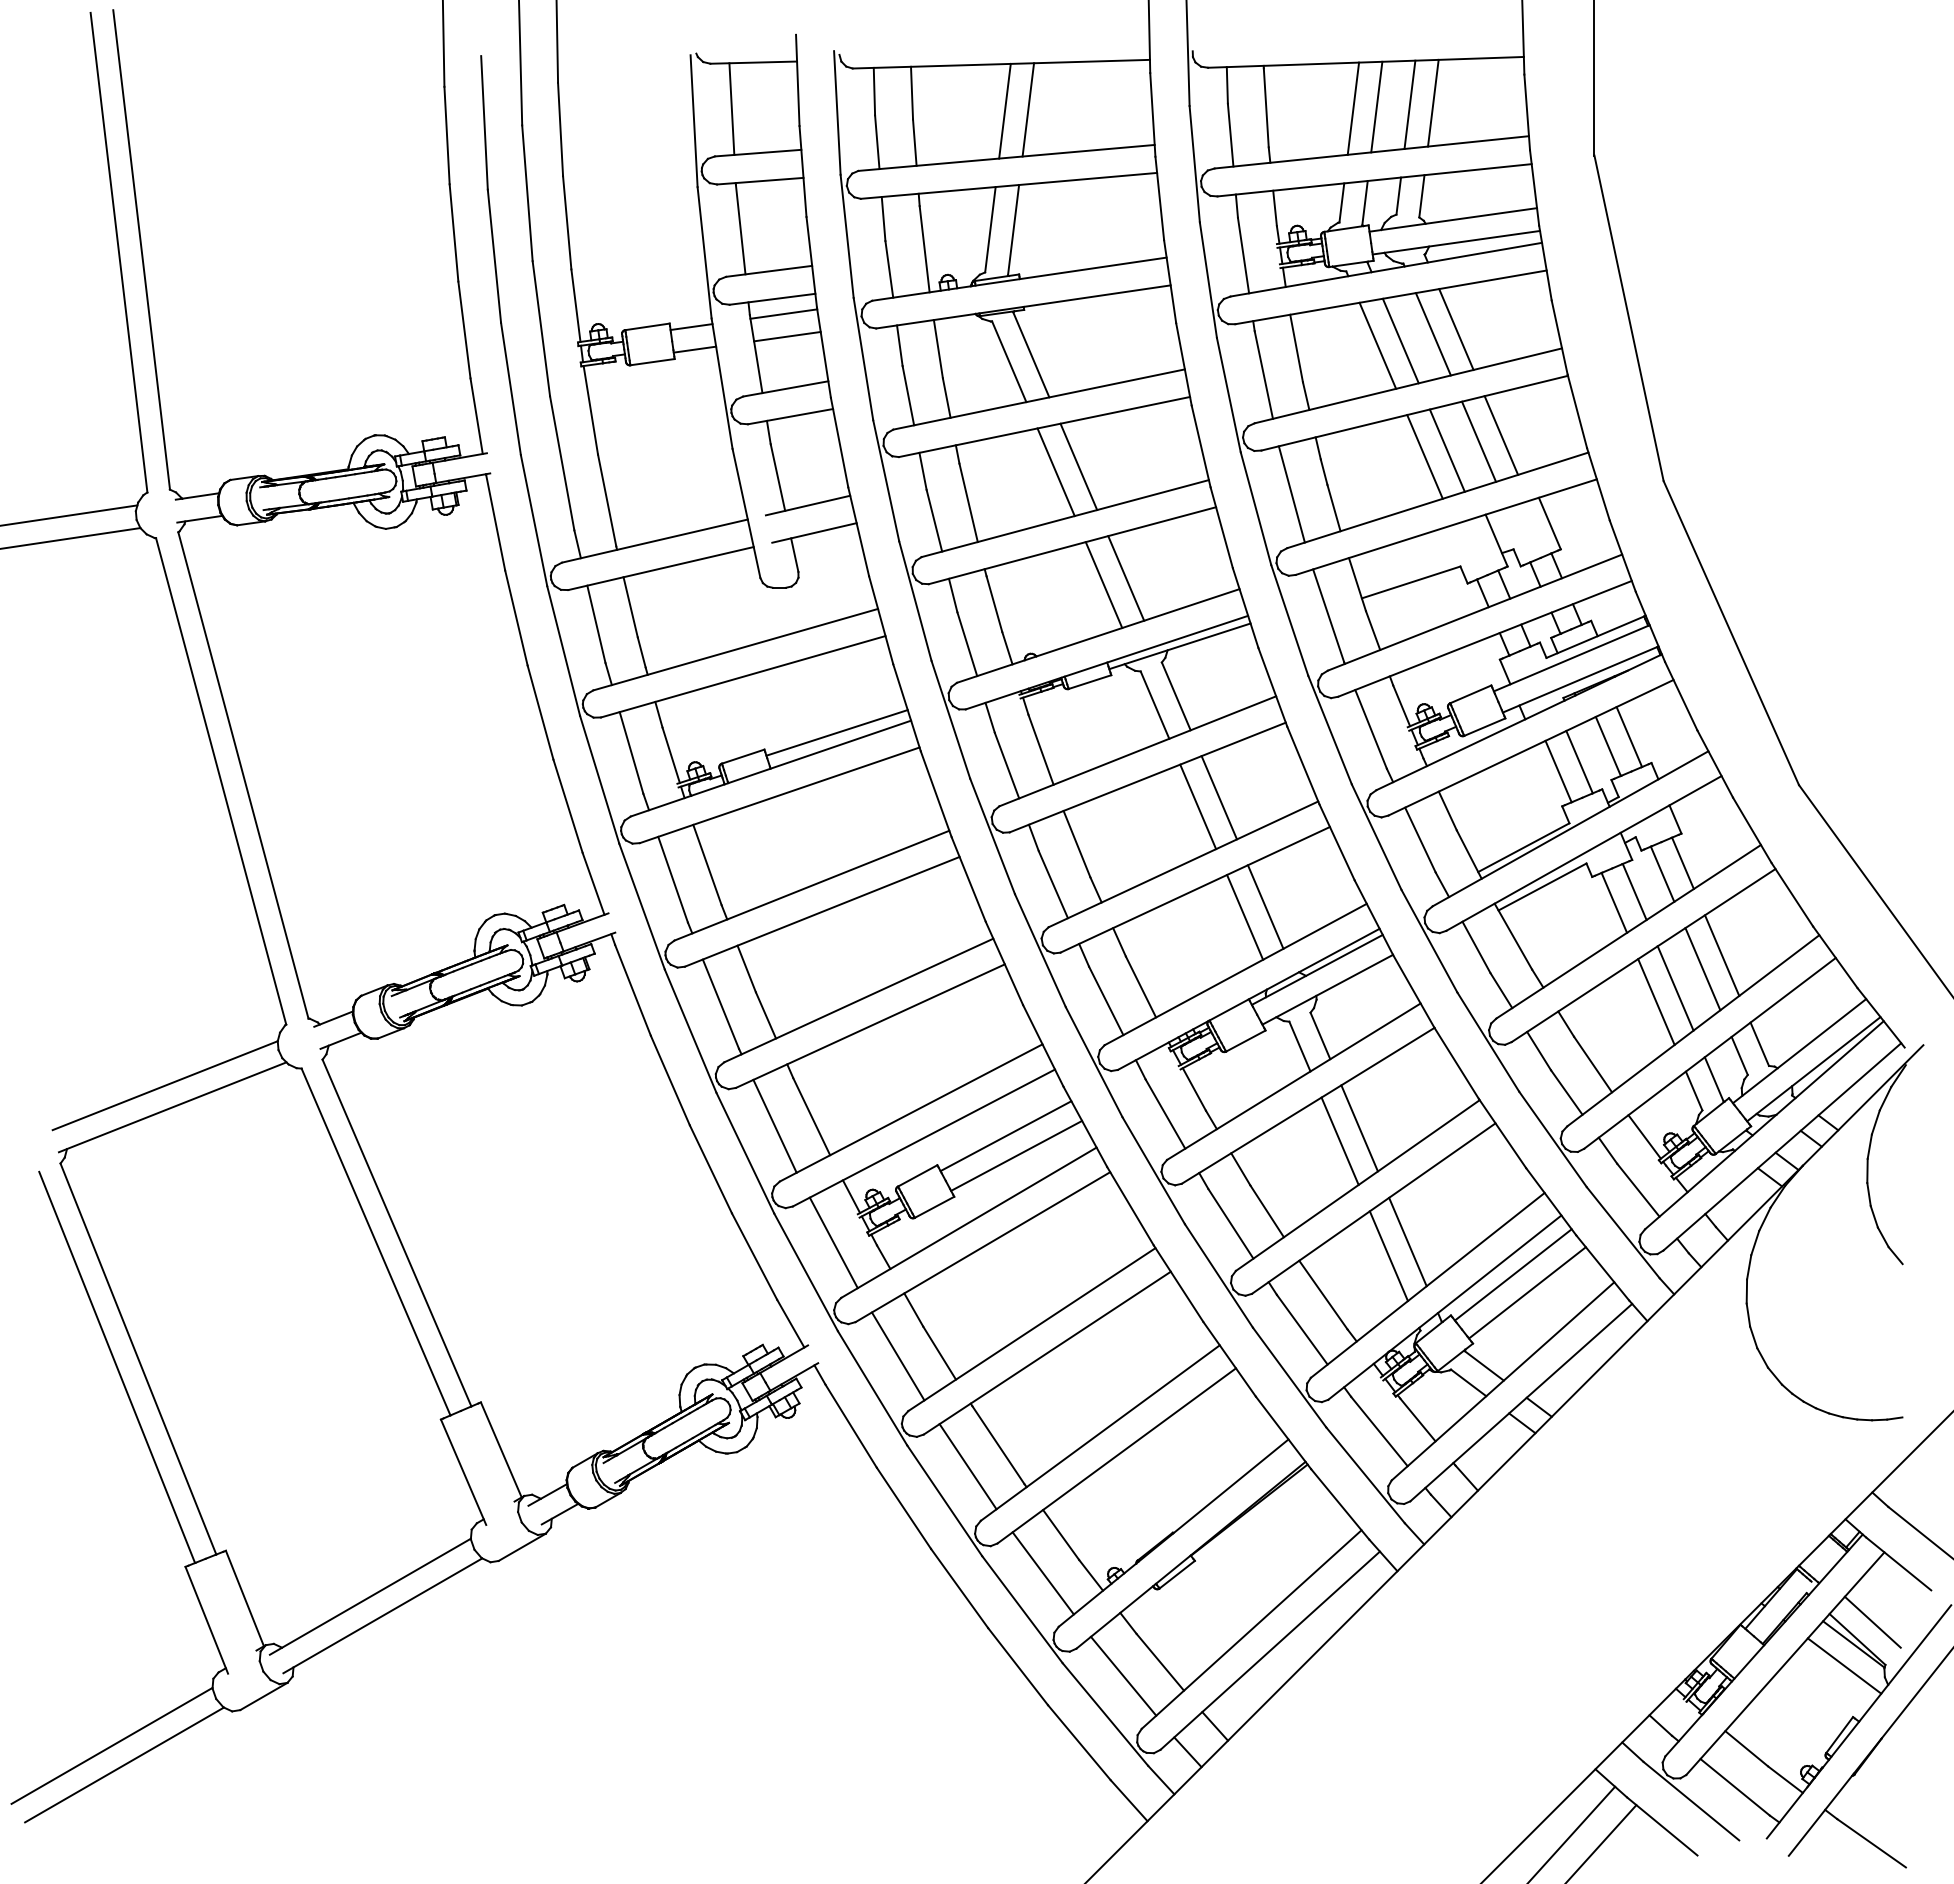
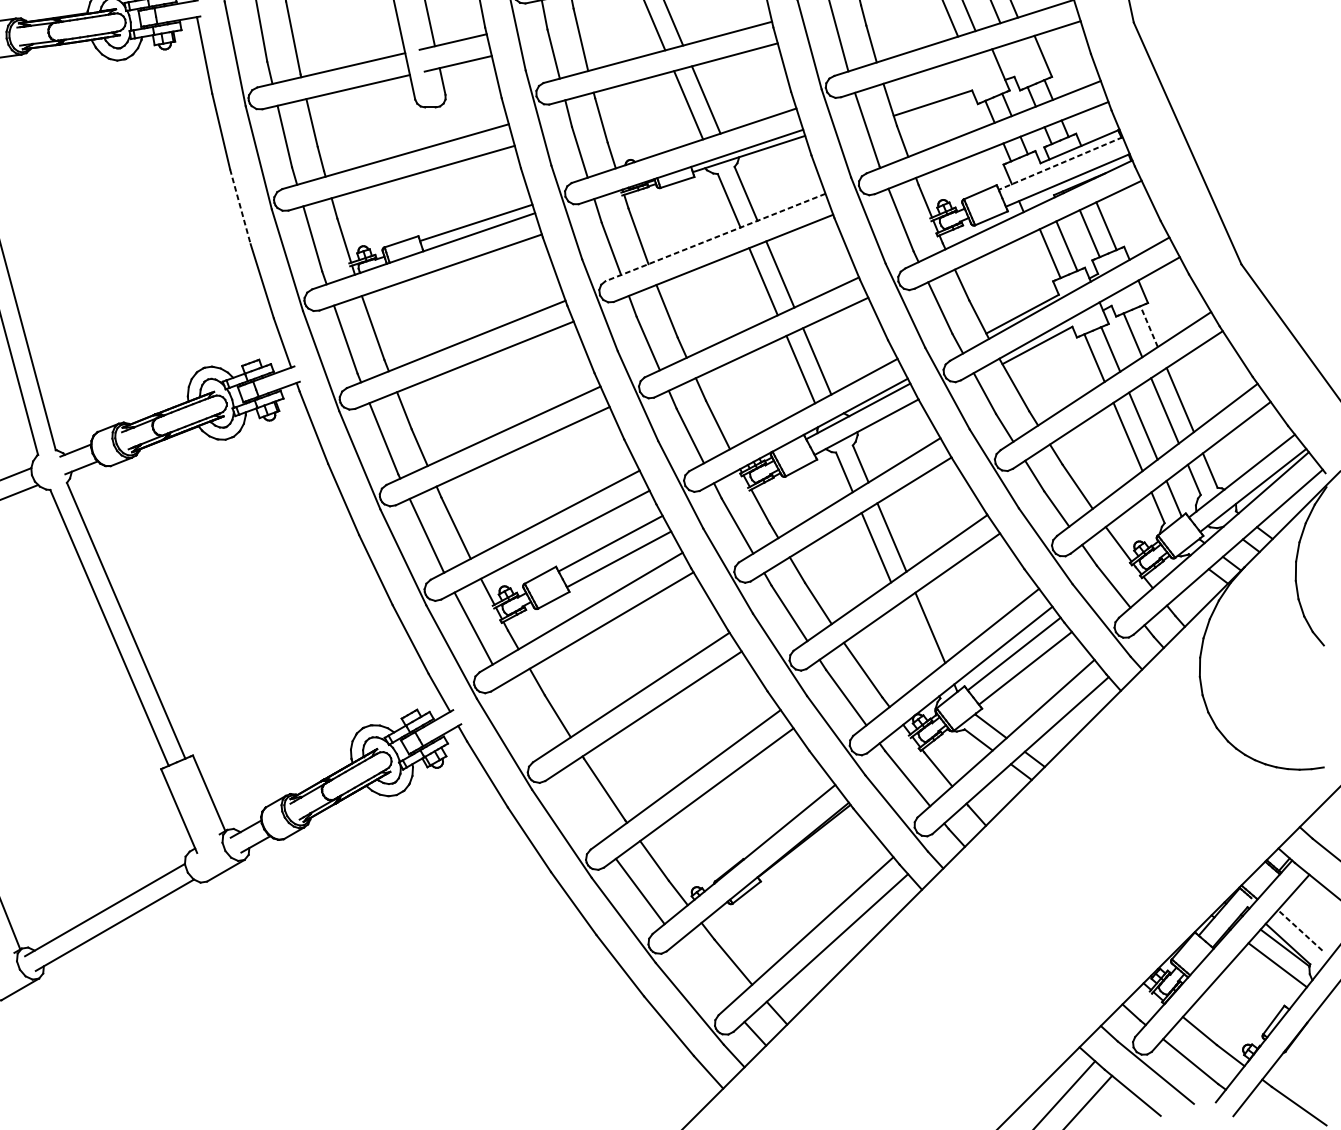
line: (1571, 658) -> (1060, 163), solid -> dashed
line: (540, 712) -> (240, 206), solid -> dashed
line: (1137, 751) -> (715, 237), solid -> dashed
line: (1682, 863) -> (1148, 326), solid -> dashed
line: (1388, 1256) -> (914, 639), removed
line: (897, 1356) -> (524, 718), removed
line: (967, 1466) -> (580, 806), removed
line: (1872, 1622) -> (1299, 930), solid -> dashed
line: (1123, 1675) -> (704, 972), removed

